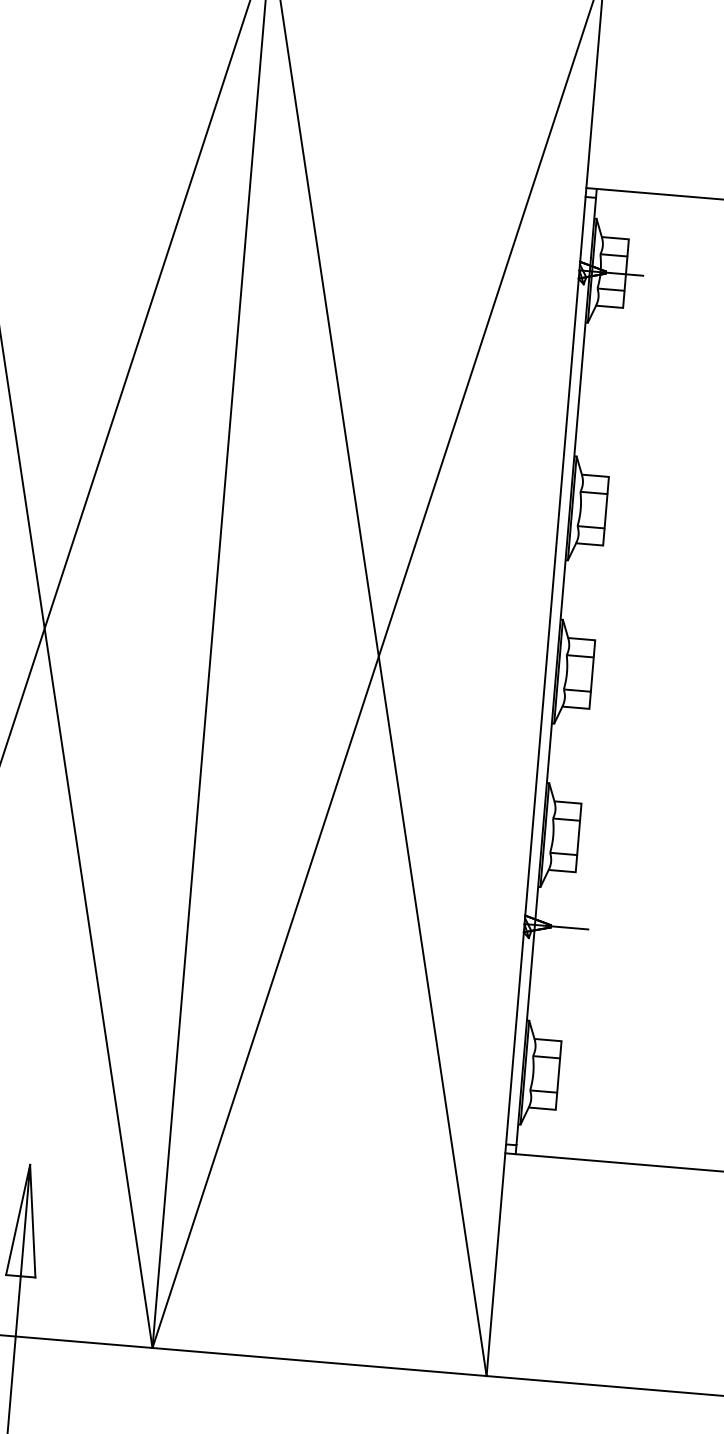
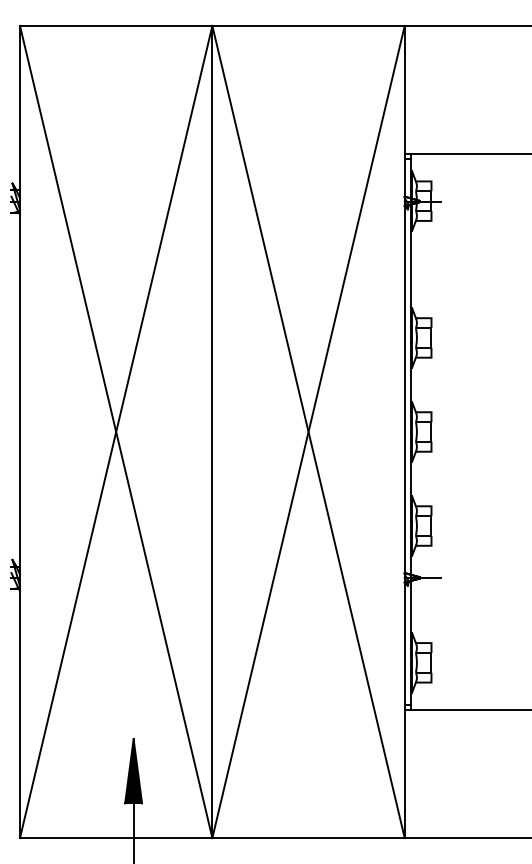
fill: (25, 1220) -> (133, 771), added

